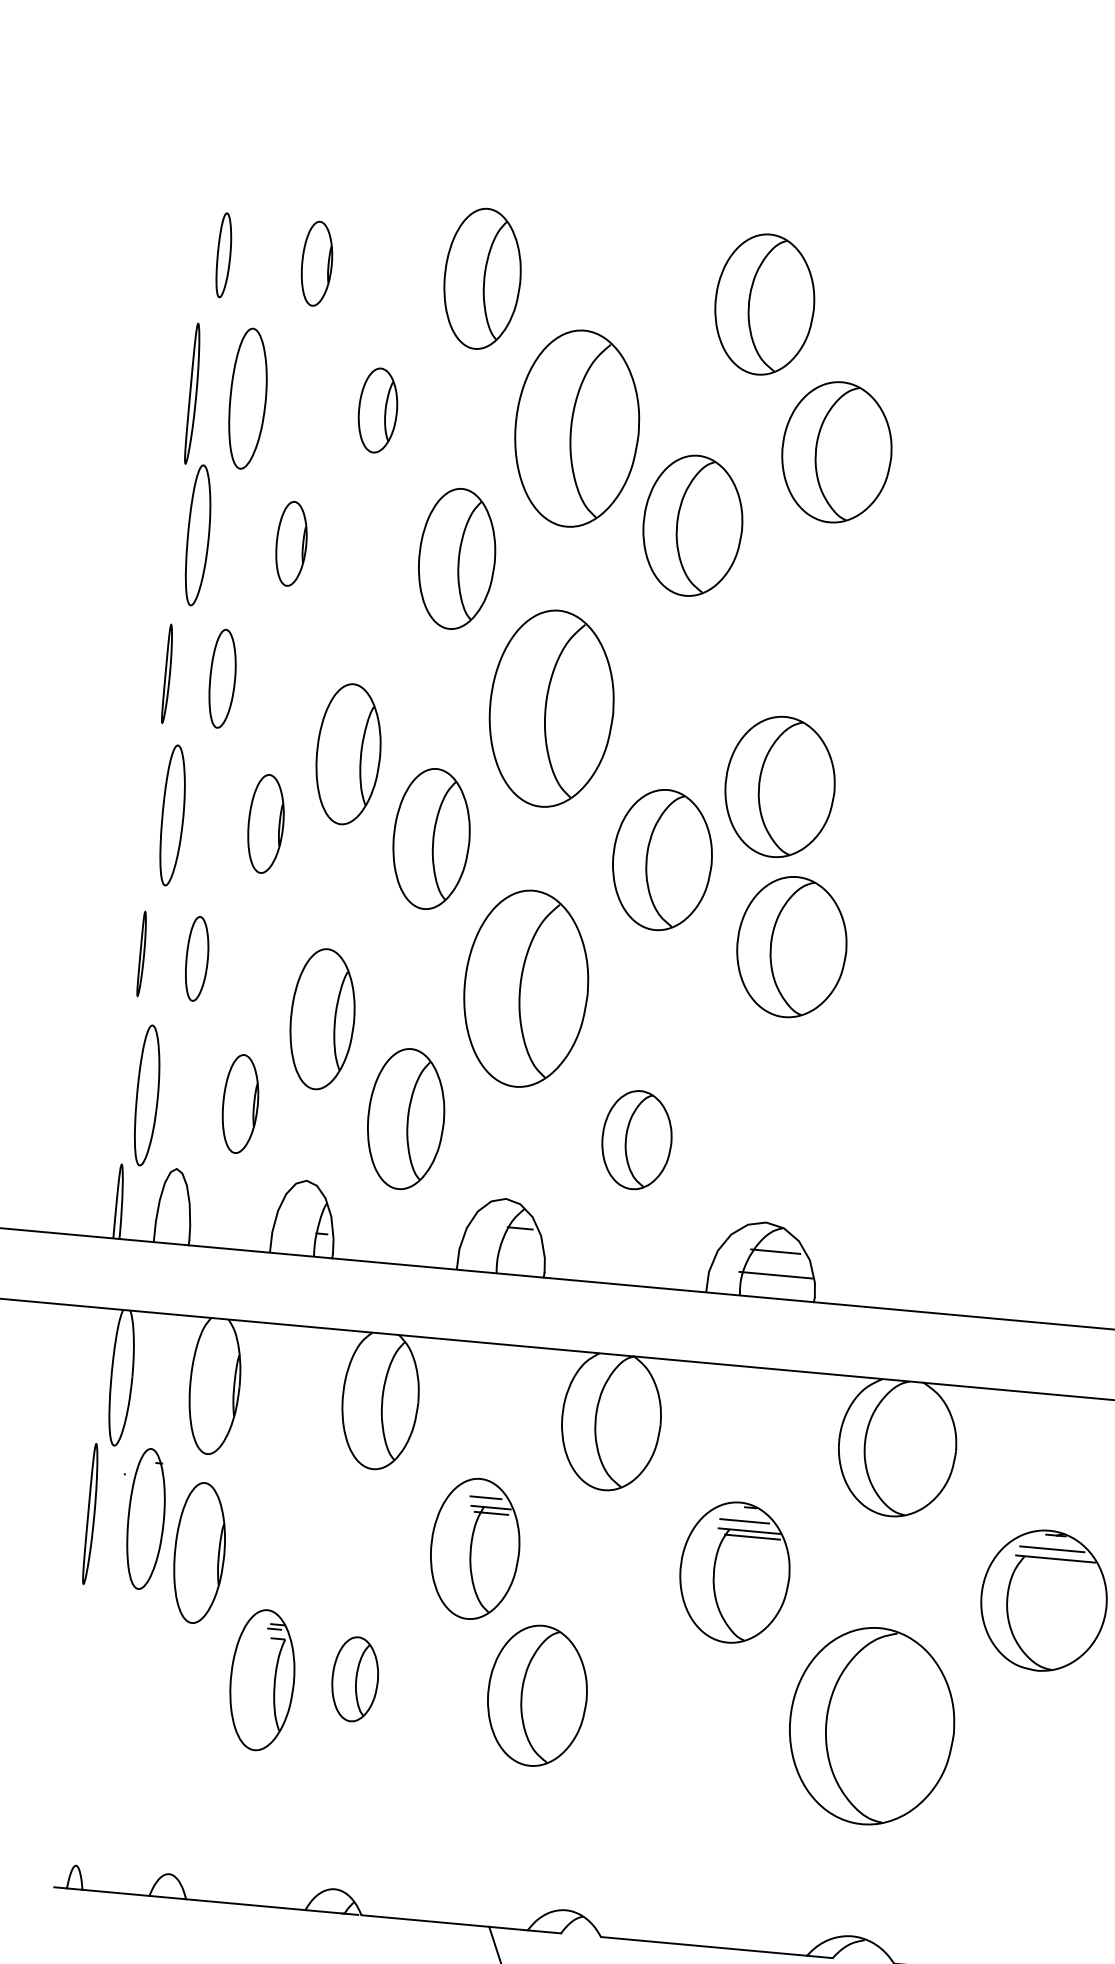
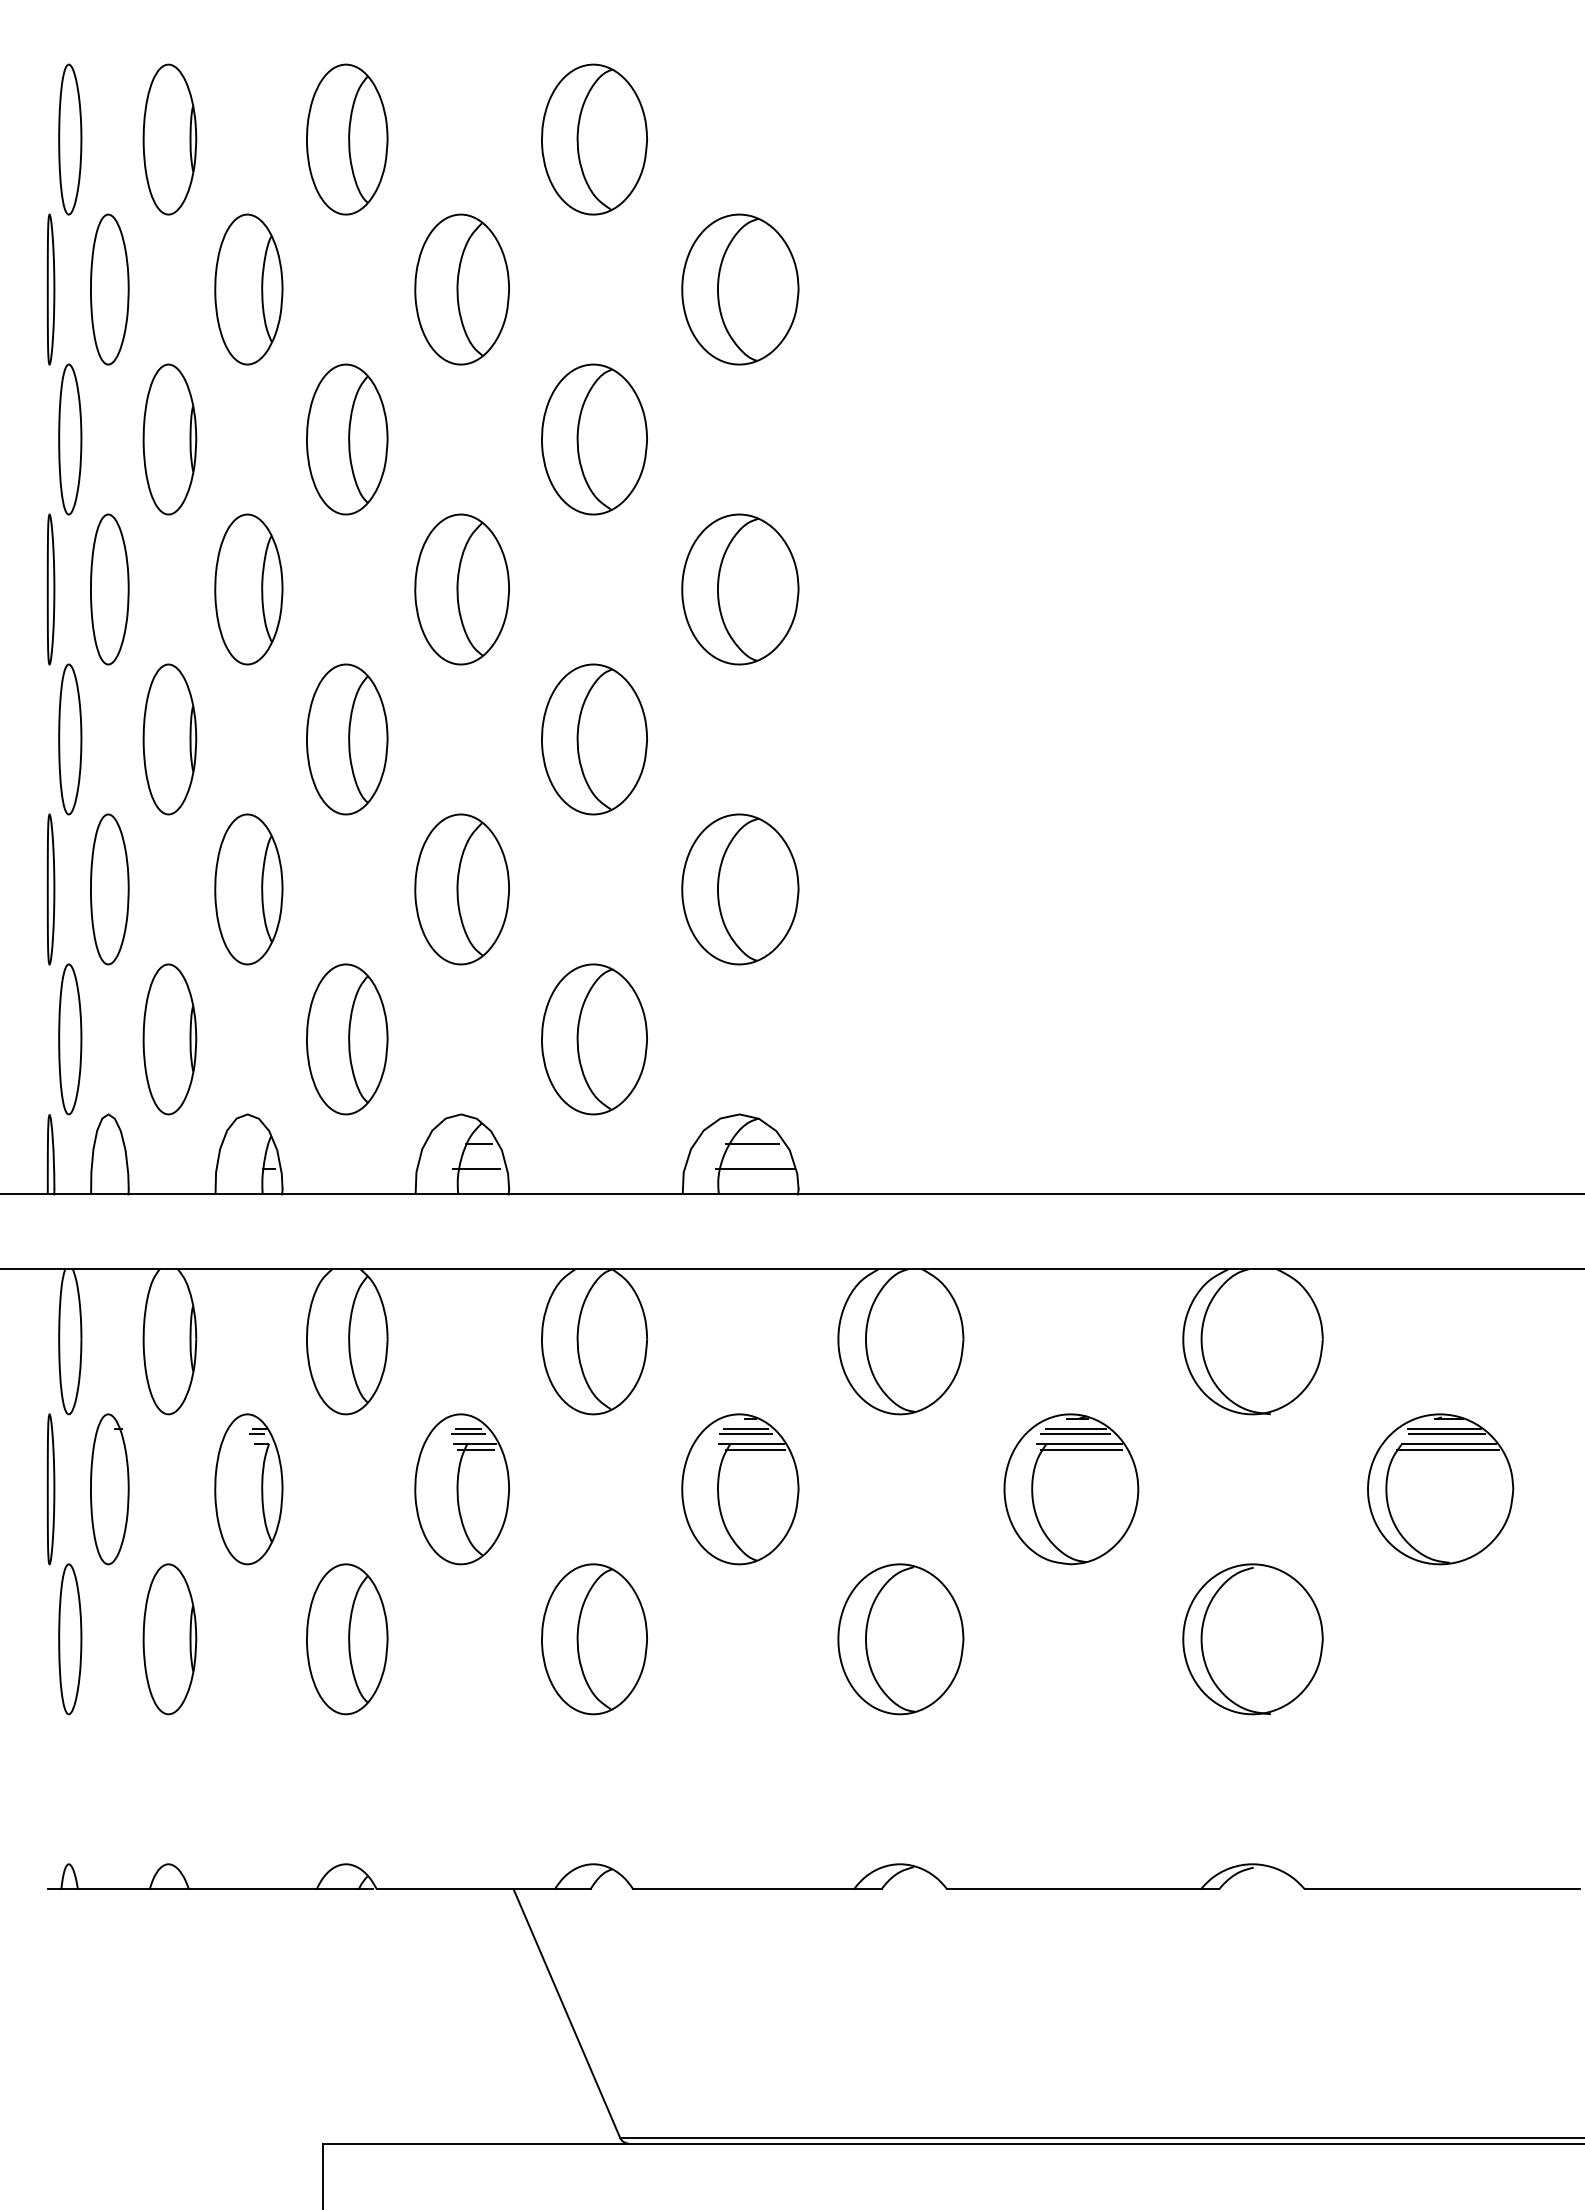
part: (224, 255) -> (70, 139), size x1.67
part: (316, 263) -> (169, 139), size x1.67
part: (764, 304) -> (594, 139), moved
part: (377, 410) -> (248, 289), size x1.67
part: (576, 428) -> (461, 289), size x0.71
part: (692, 525) -> (594, 439), moved
part: (291, 543) -> (169, 439), size x1.67
part: (167, 673) -> (50, 589), size x1.43
part: (222, 678) -> (109, 589), size x1.43
part: (551, 708) -> (461, 589), size x0.71
part: (348, 754) -> (248, 589), moved
part: (780, 787) -> (740, 589), moved
part: (265, 824) -> (169, 739), size x1.43
part: (792, 947) -> (740, 889), moved
part: (141, 953) -> (50, 889), size x1.67
part: (196, 958) -> (109, 889), size x1.67
part: (525, 988) -> (461, 889), size x0.71
part: (322, 1019) -> (248, 889), moved
part: (240, 1104) -> (169, 1039), size x1.43
part: (636, 1140) -> (594, 1039), size x1.43
line: (515, 1251) -> (476, 1169), added
line: (485, 1492) -> (467, 1428), added
line: (744, 1516) -> (745, 1428), added
line: (1053, 1544) -> (1076, 1428), added
part: (199, 1553) -> (169, 1639), moved
line: (1056, 1564) -> (1081, 1449), added
part: (96, 1655) -> (70, 1639), added
part: (355, 1679) -> (347, 1639), size x1.67
part: (262, 1680) -> (248, 1489), moved
part: (537, 1696) -> (594, 1639), moved
part: (871, 1726) -> (900, 1639), size x0.71

